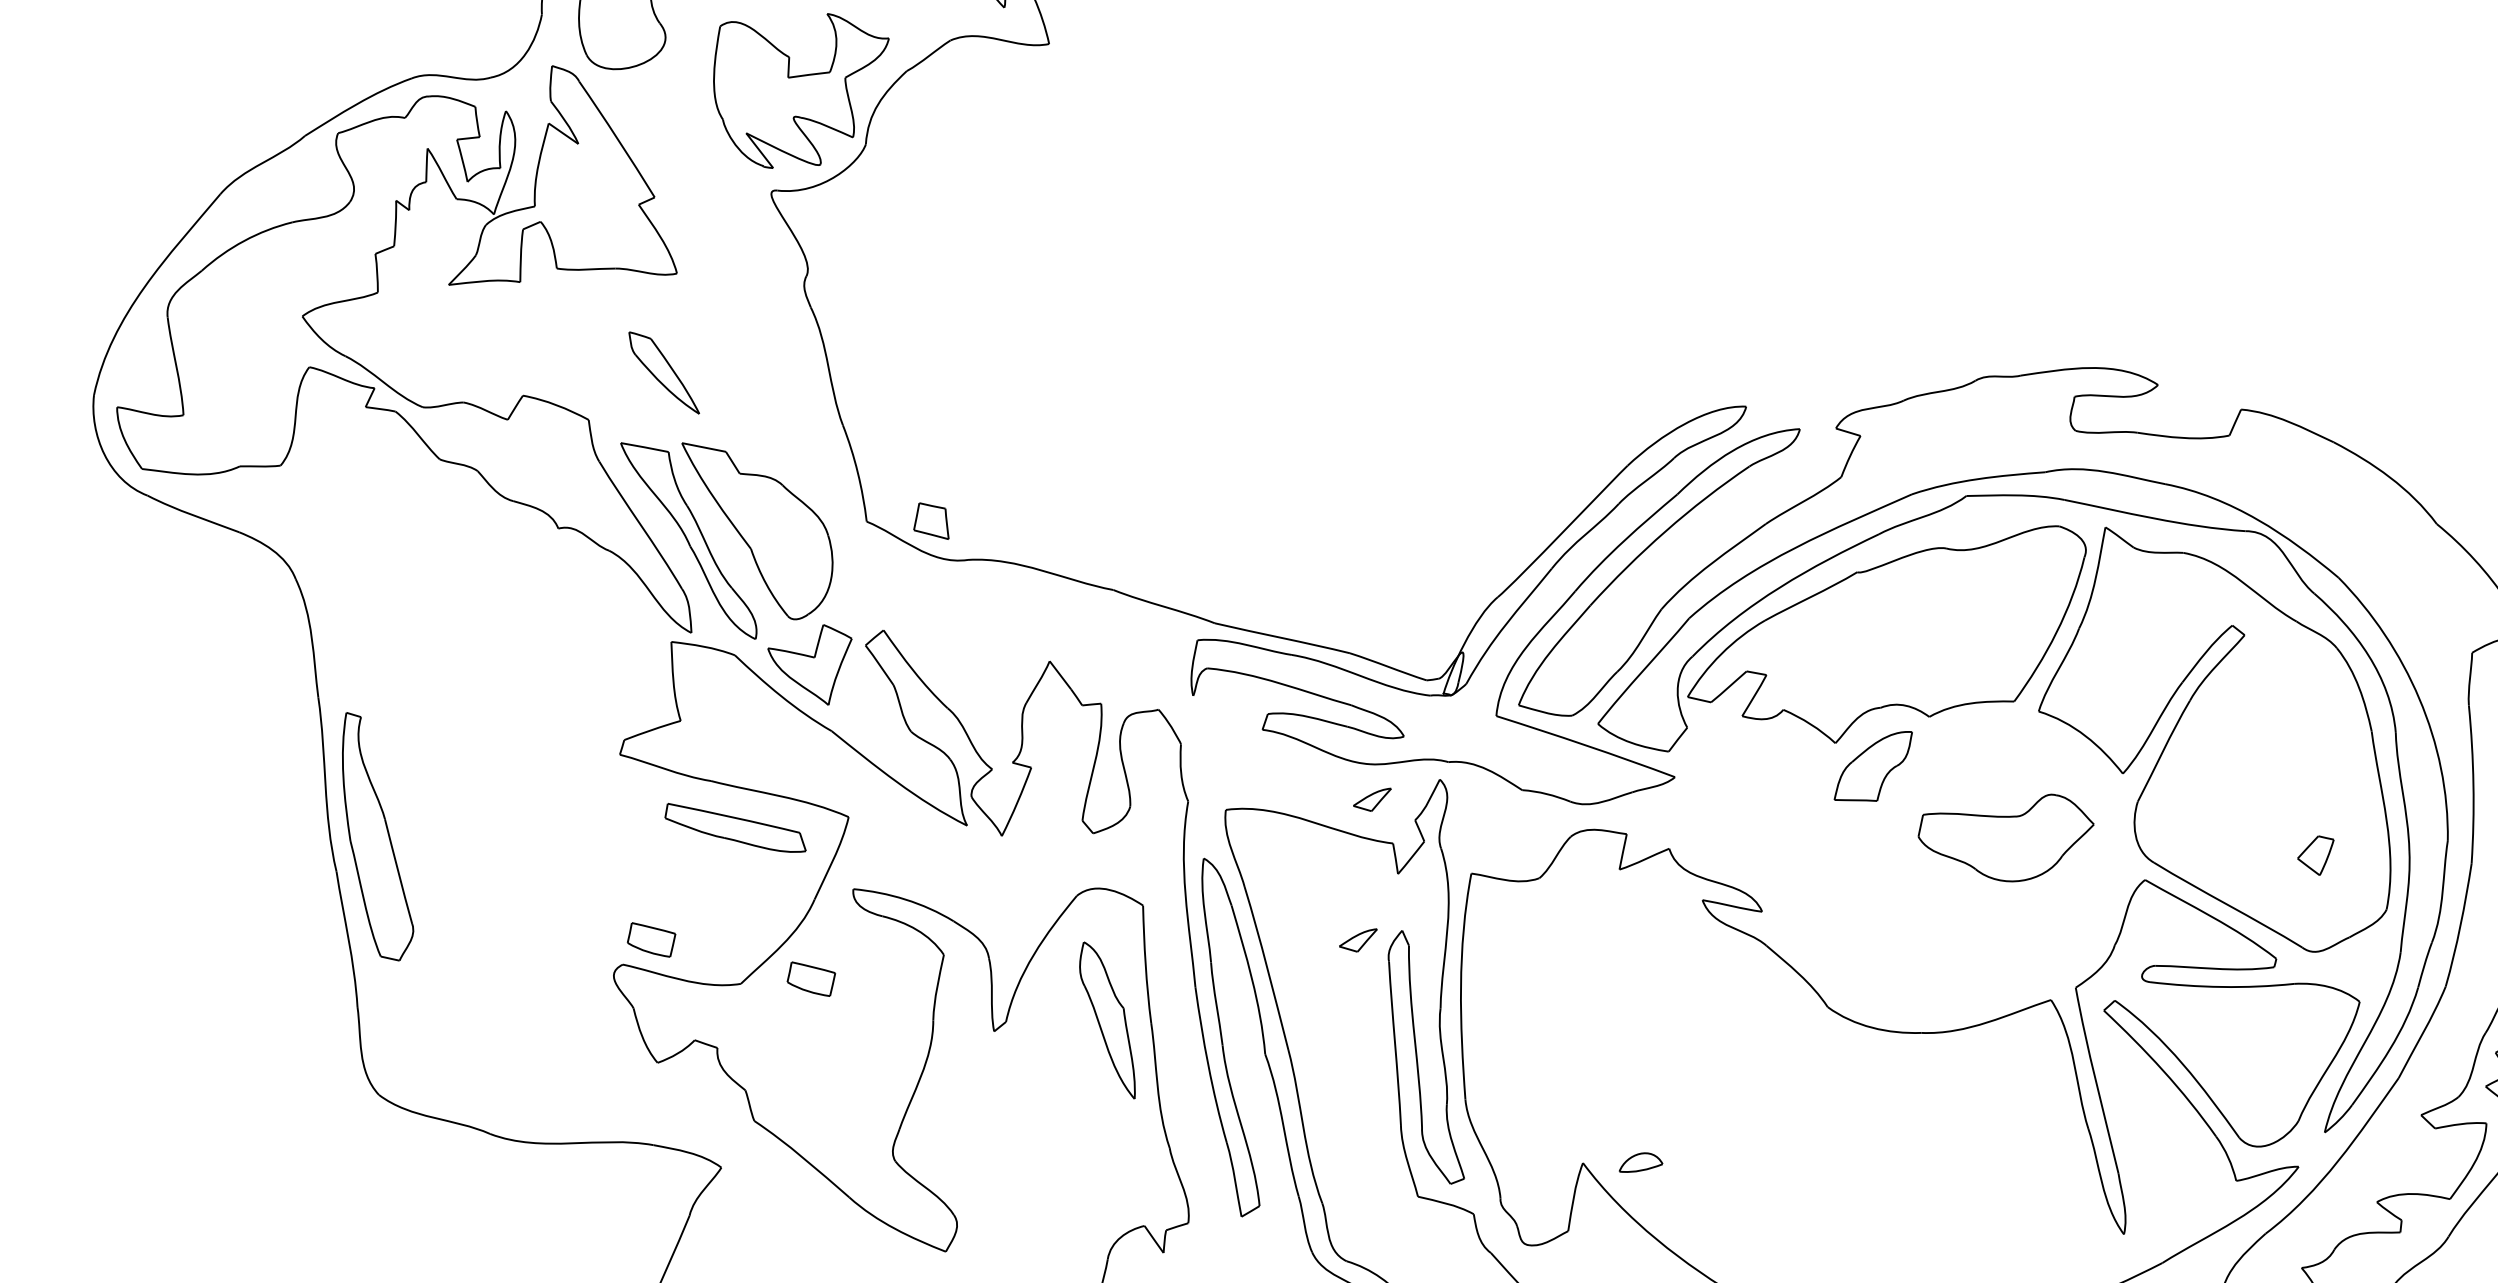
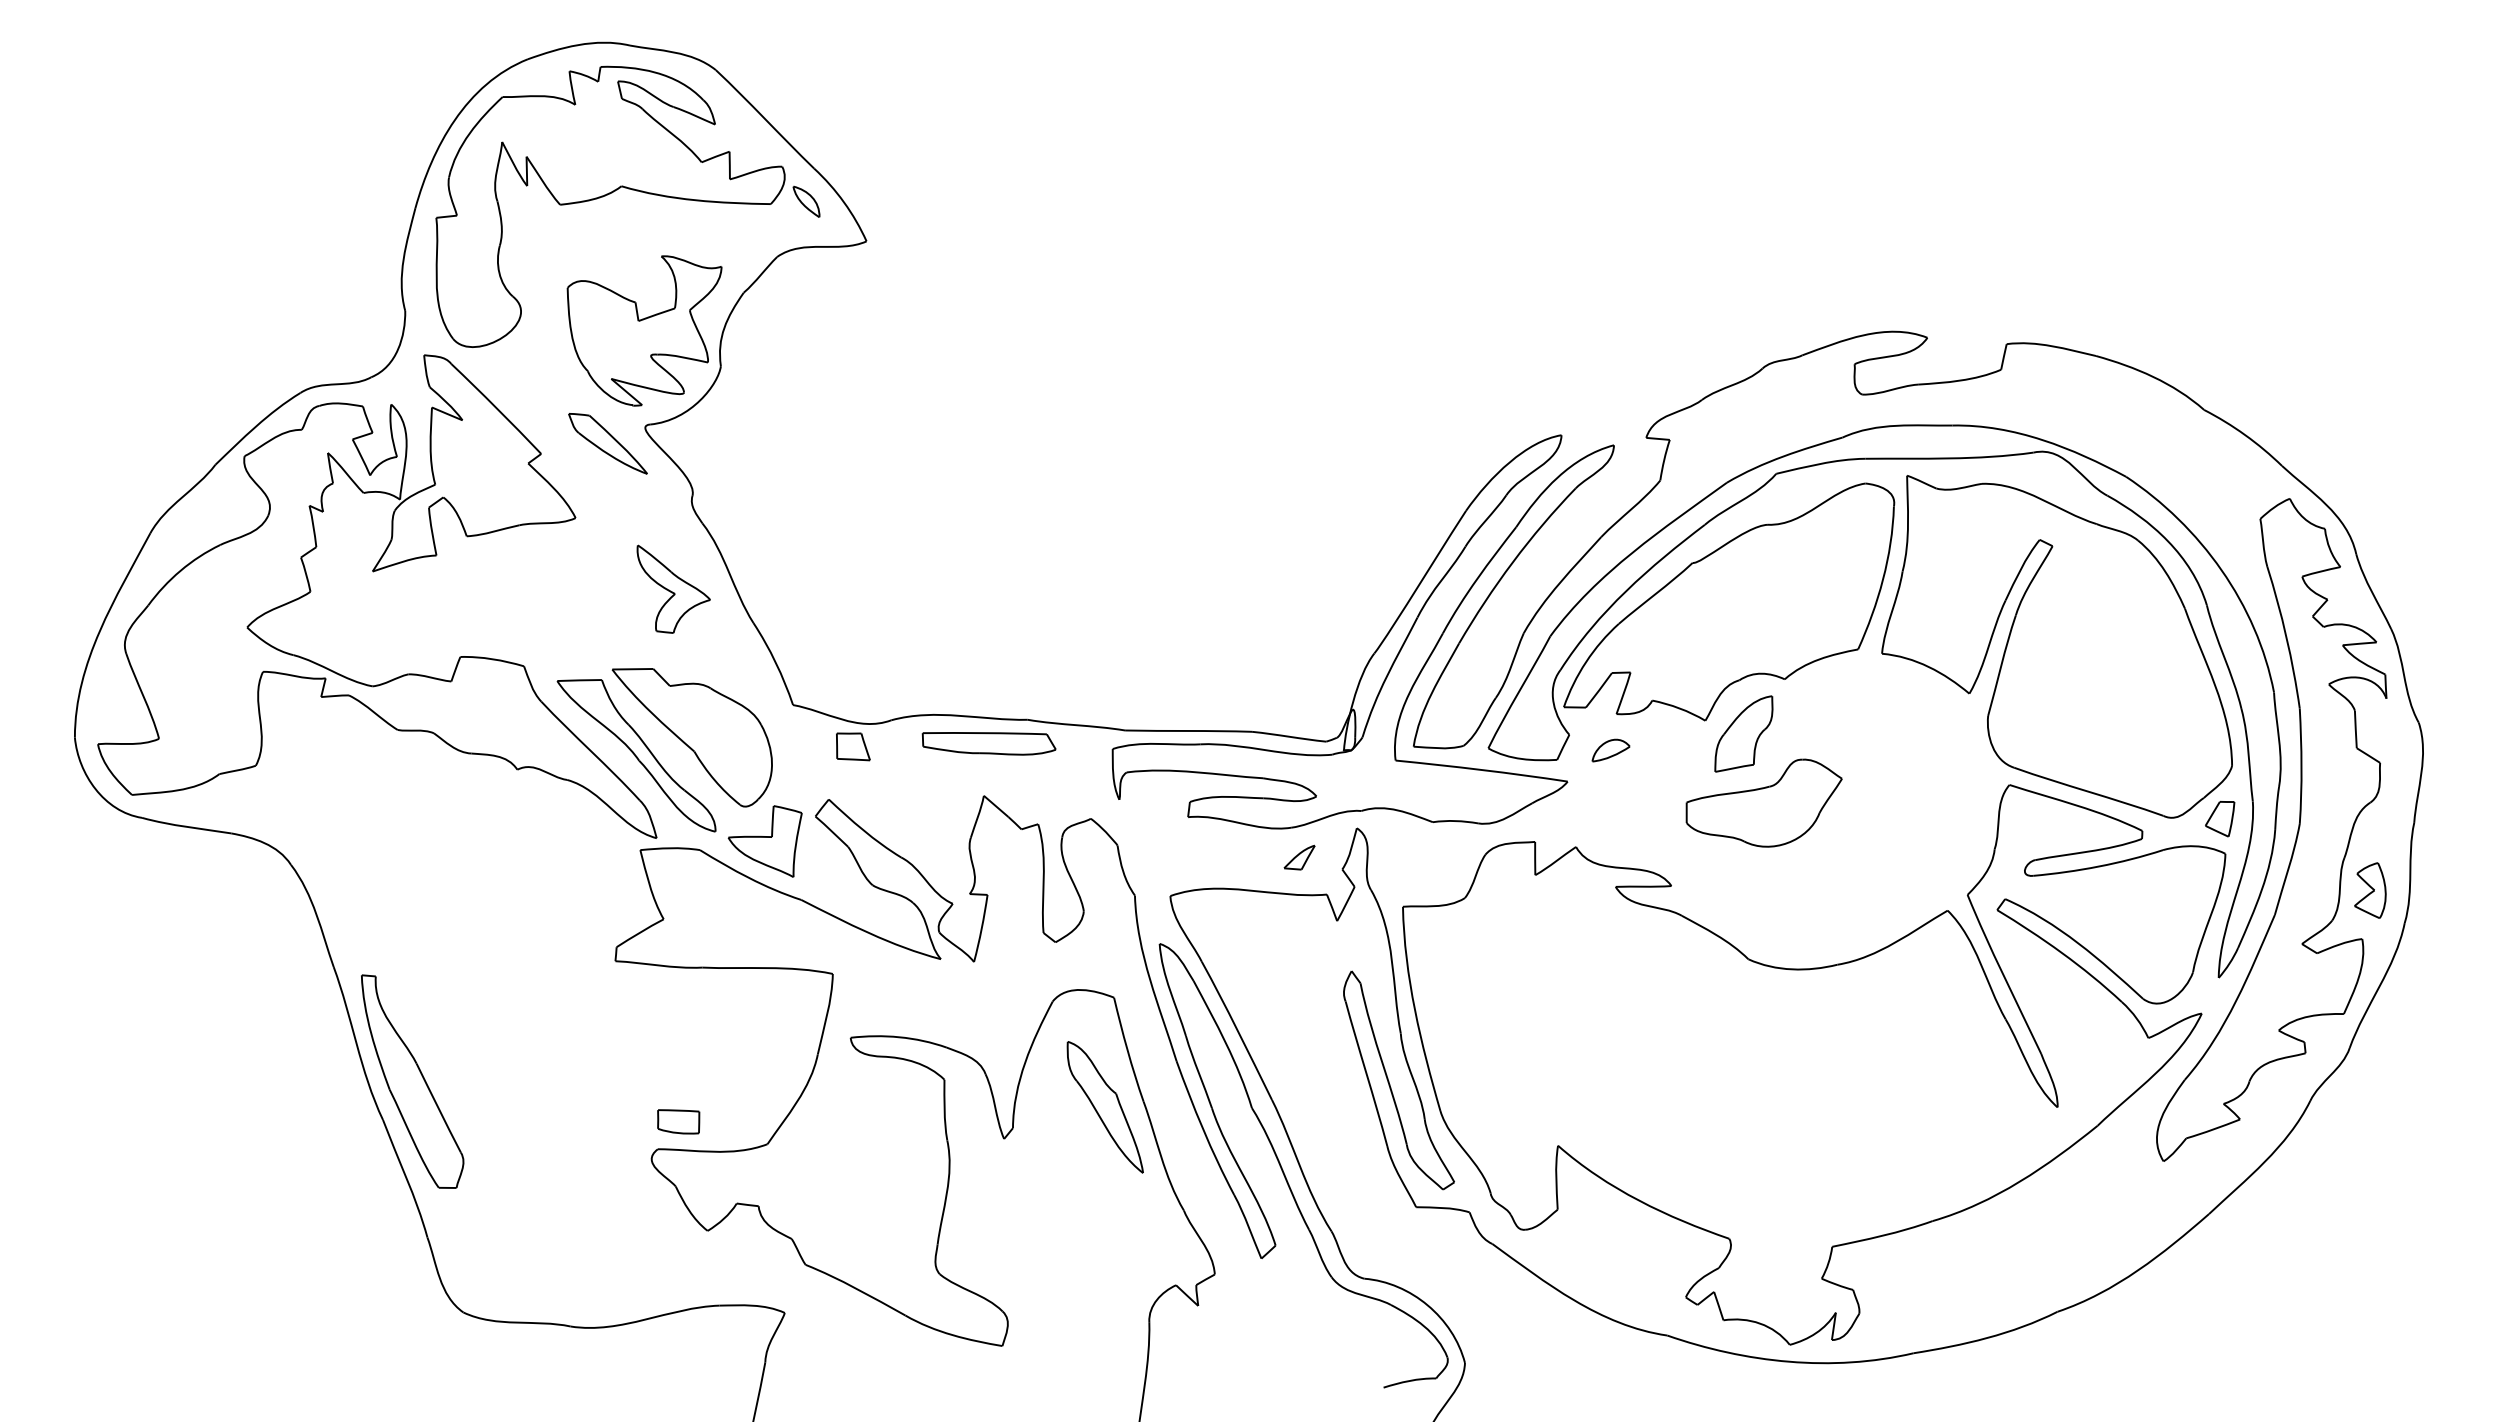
part: (765, 370) -> (673, 588), added
part: (663, 372) -> (607, 443), moved
part: (934, 520) -> (853, 746), moved
part: (735, 829) -> (988, 743), moved
part: (2004, 832) -> (1763, 802), moved
part: (2315, 855) -> (2220, 819), moved
part: (1358, 938) -> (1313, 986), removed
part: (810, 978) -> (829, 1126), removed
part: (1641, 1163) -> (1610, 750), moved

